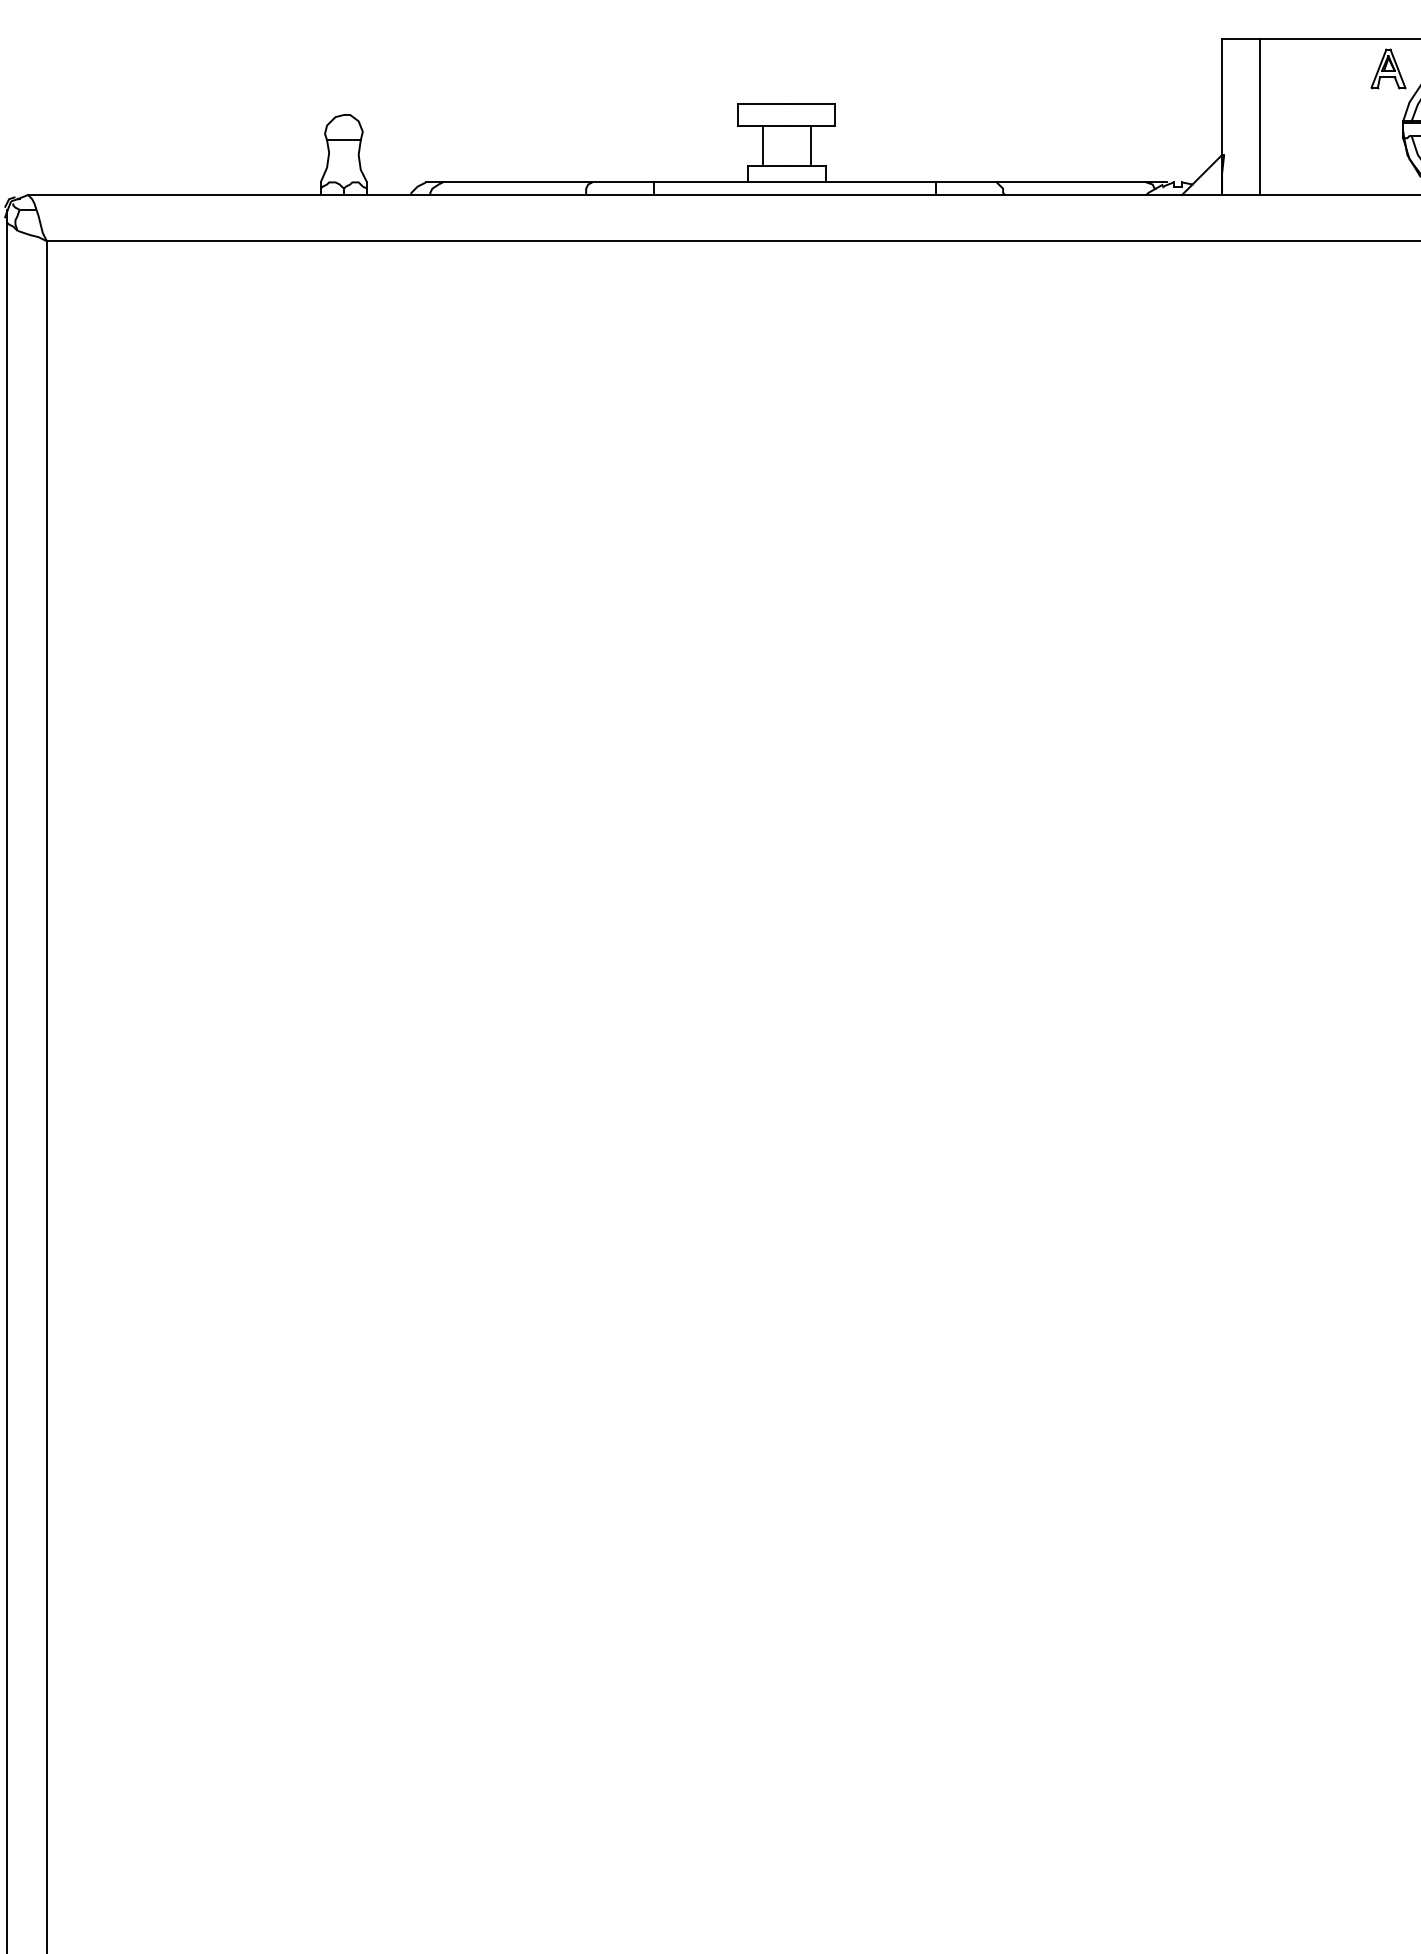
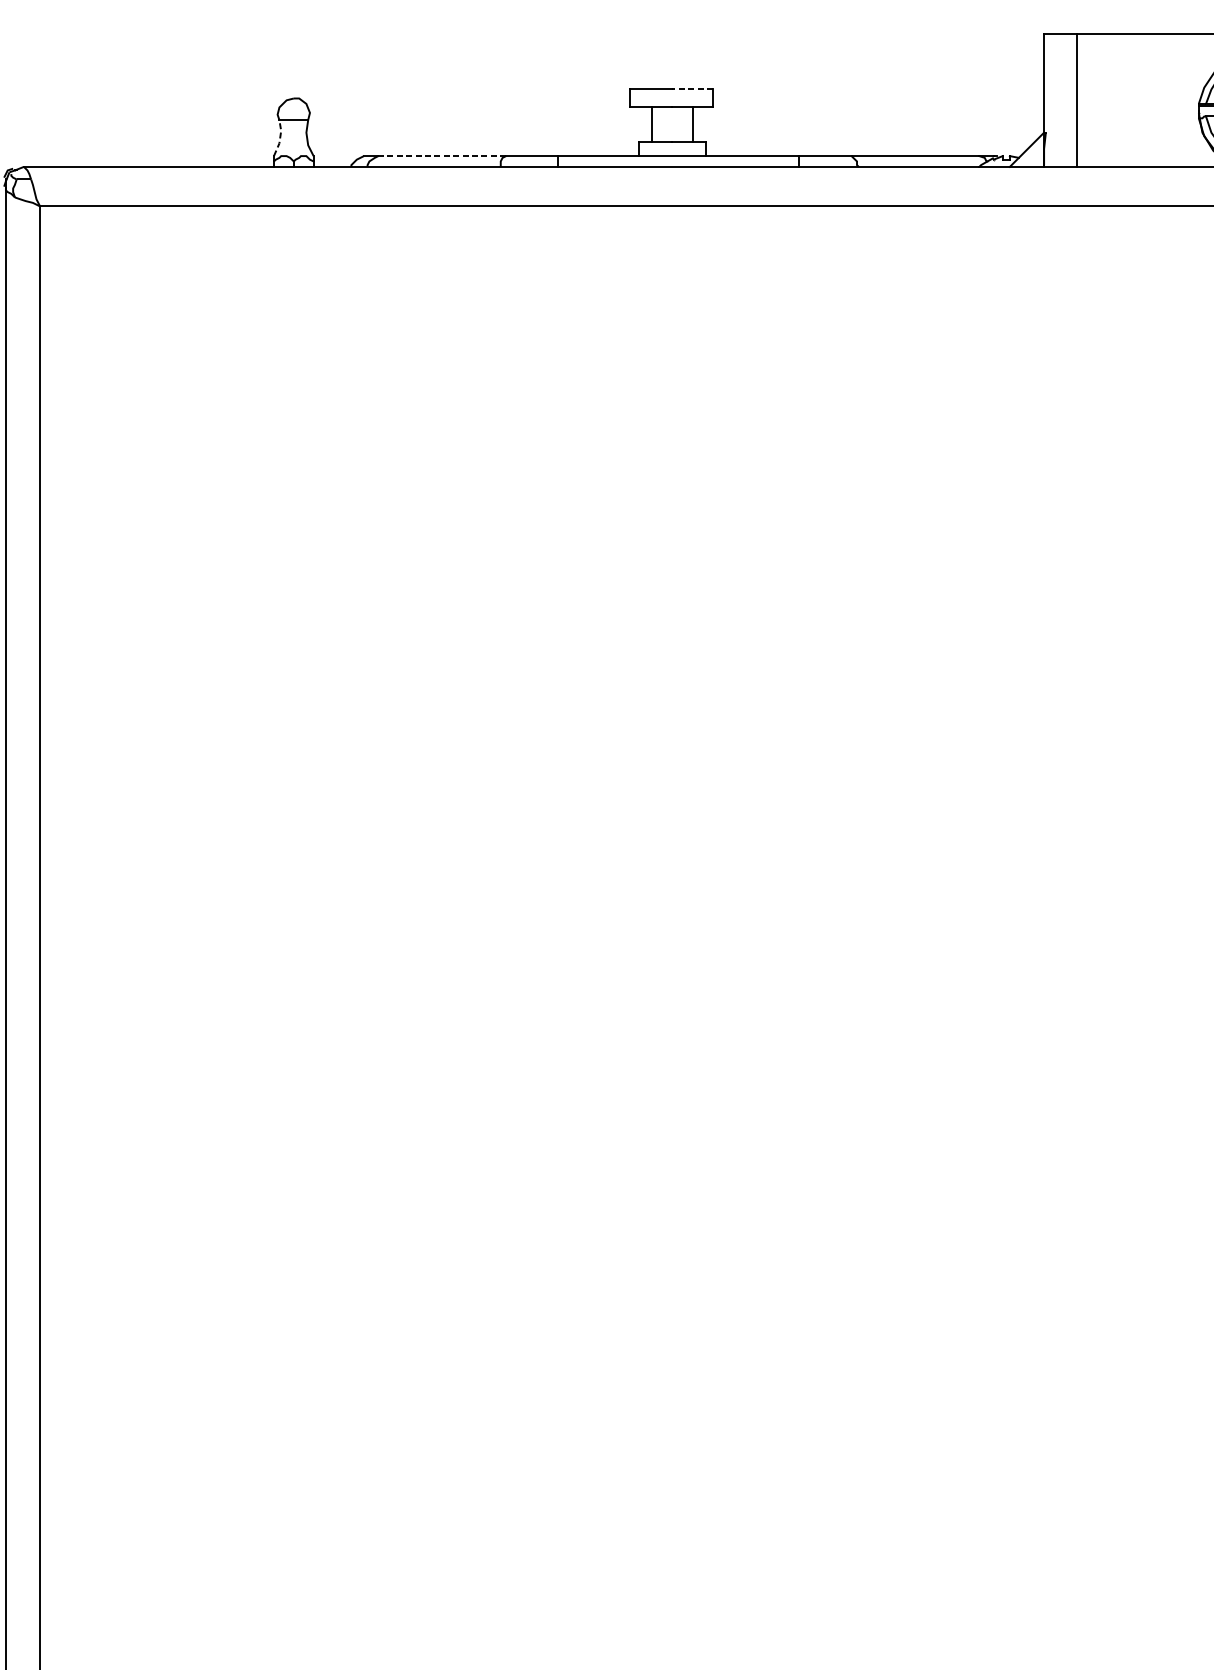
part: (1388, 68) -> (1186, 58), removed
line: (809, 104) -> (691, 89), solid -> dashed
line: (327, 161) -> (279, 138), solid -> dashed
line: (517, 182) -> (442, 156), solid -> dashed

